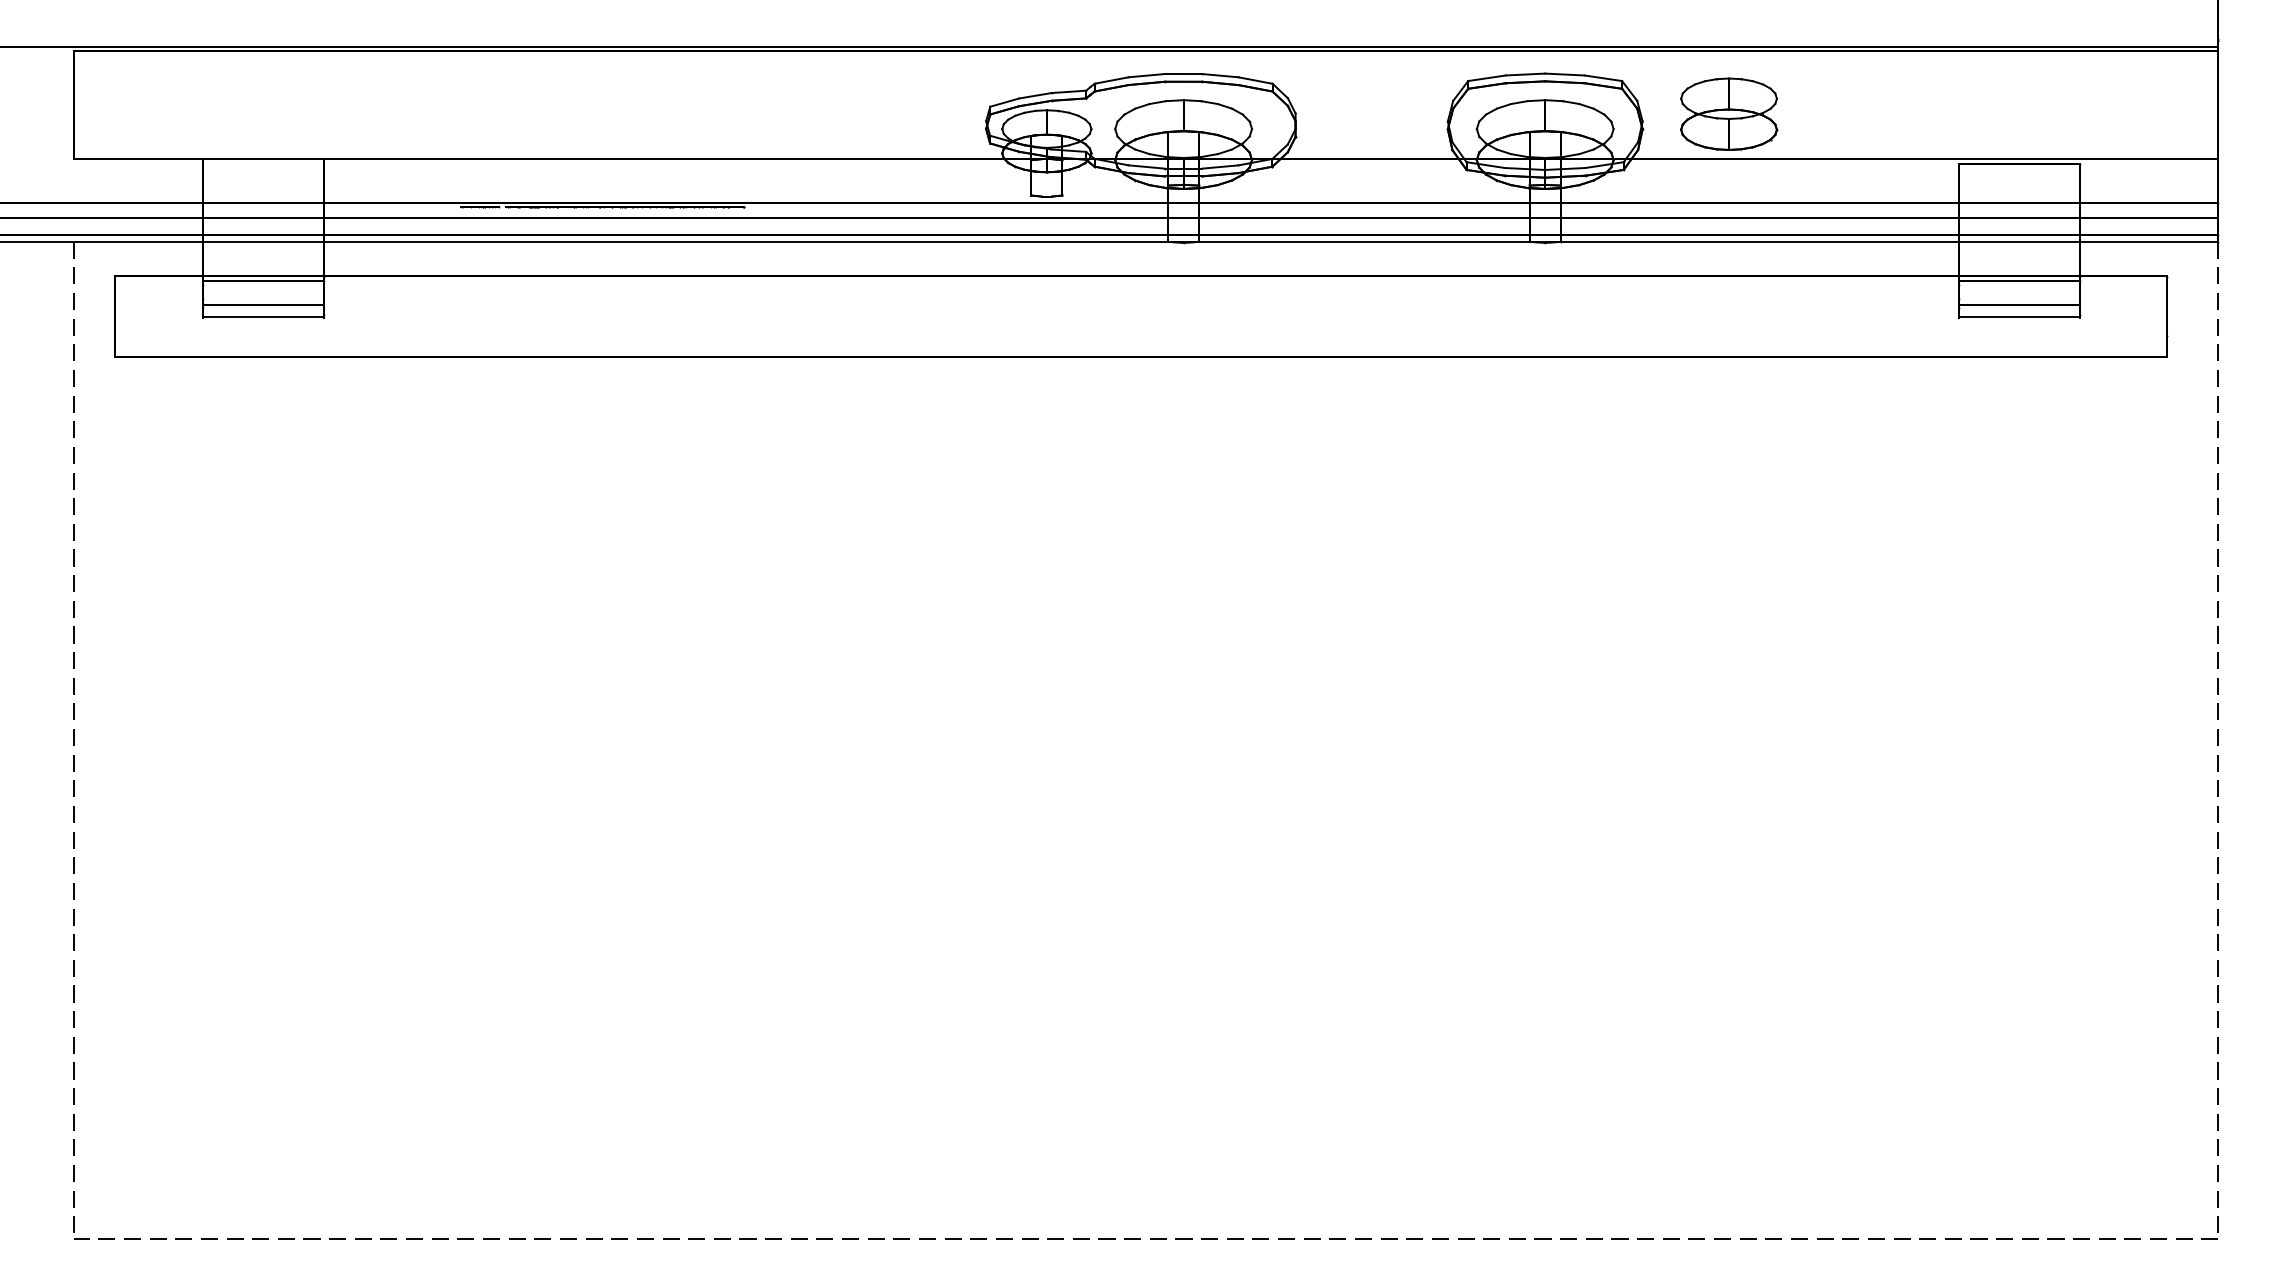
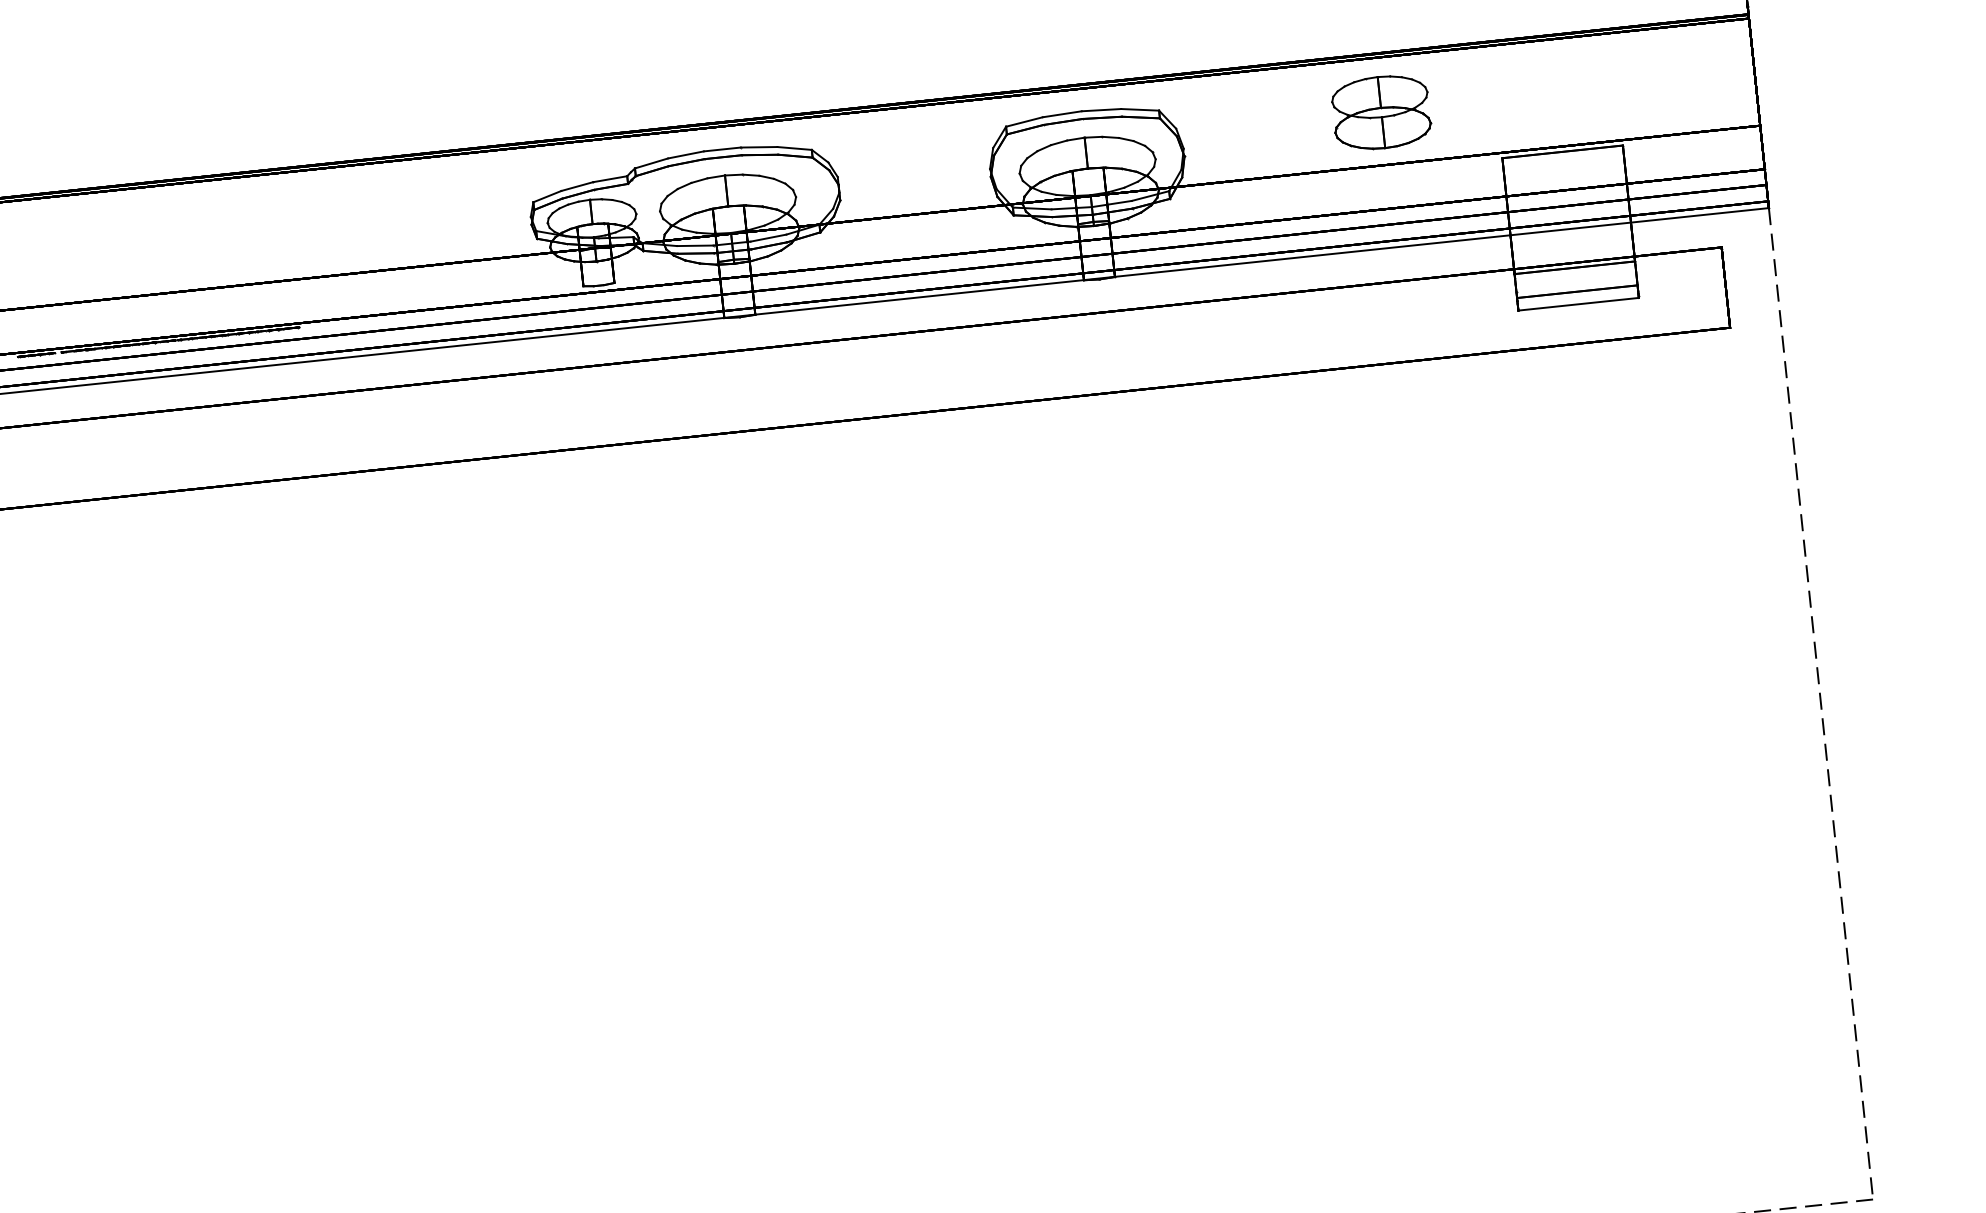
part: (1729, 113) -> (1381, 111), moved

